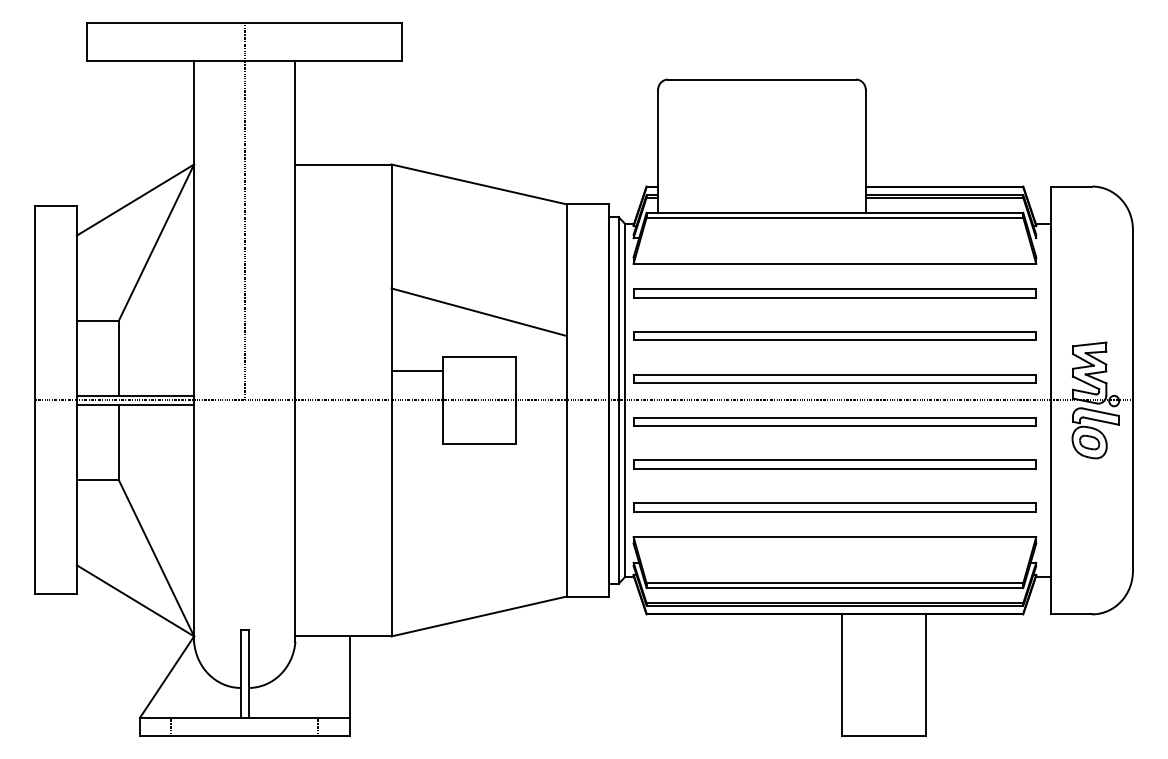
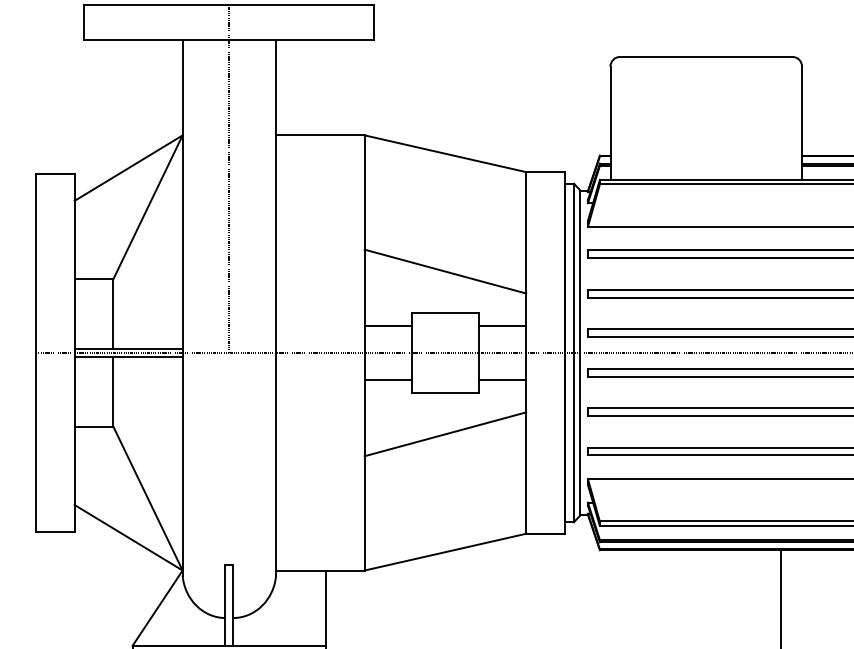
line: (540, 371) -> (502, 326), added
line: (416, 429) -> (387, 379), added
line: (540, 429) -> (502, 379), added
line: (478, 488) -> (444, 434), added

